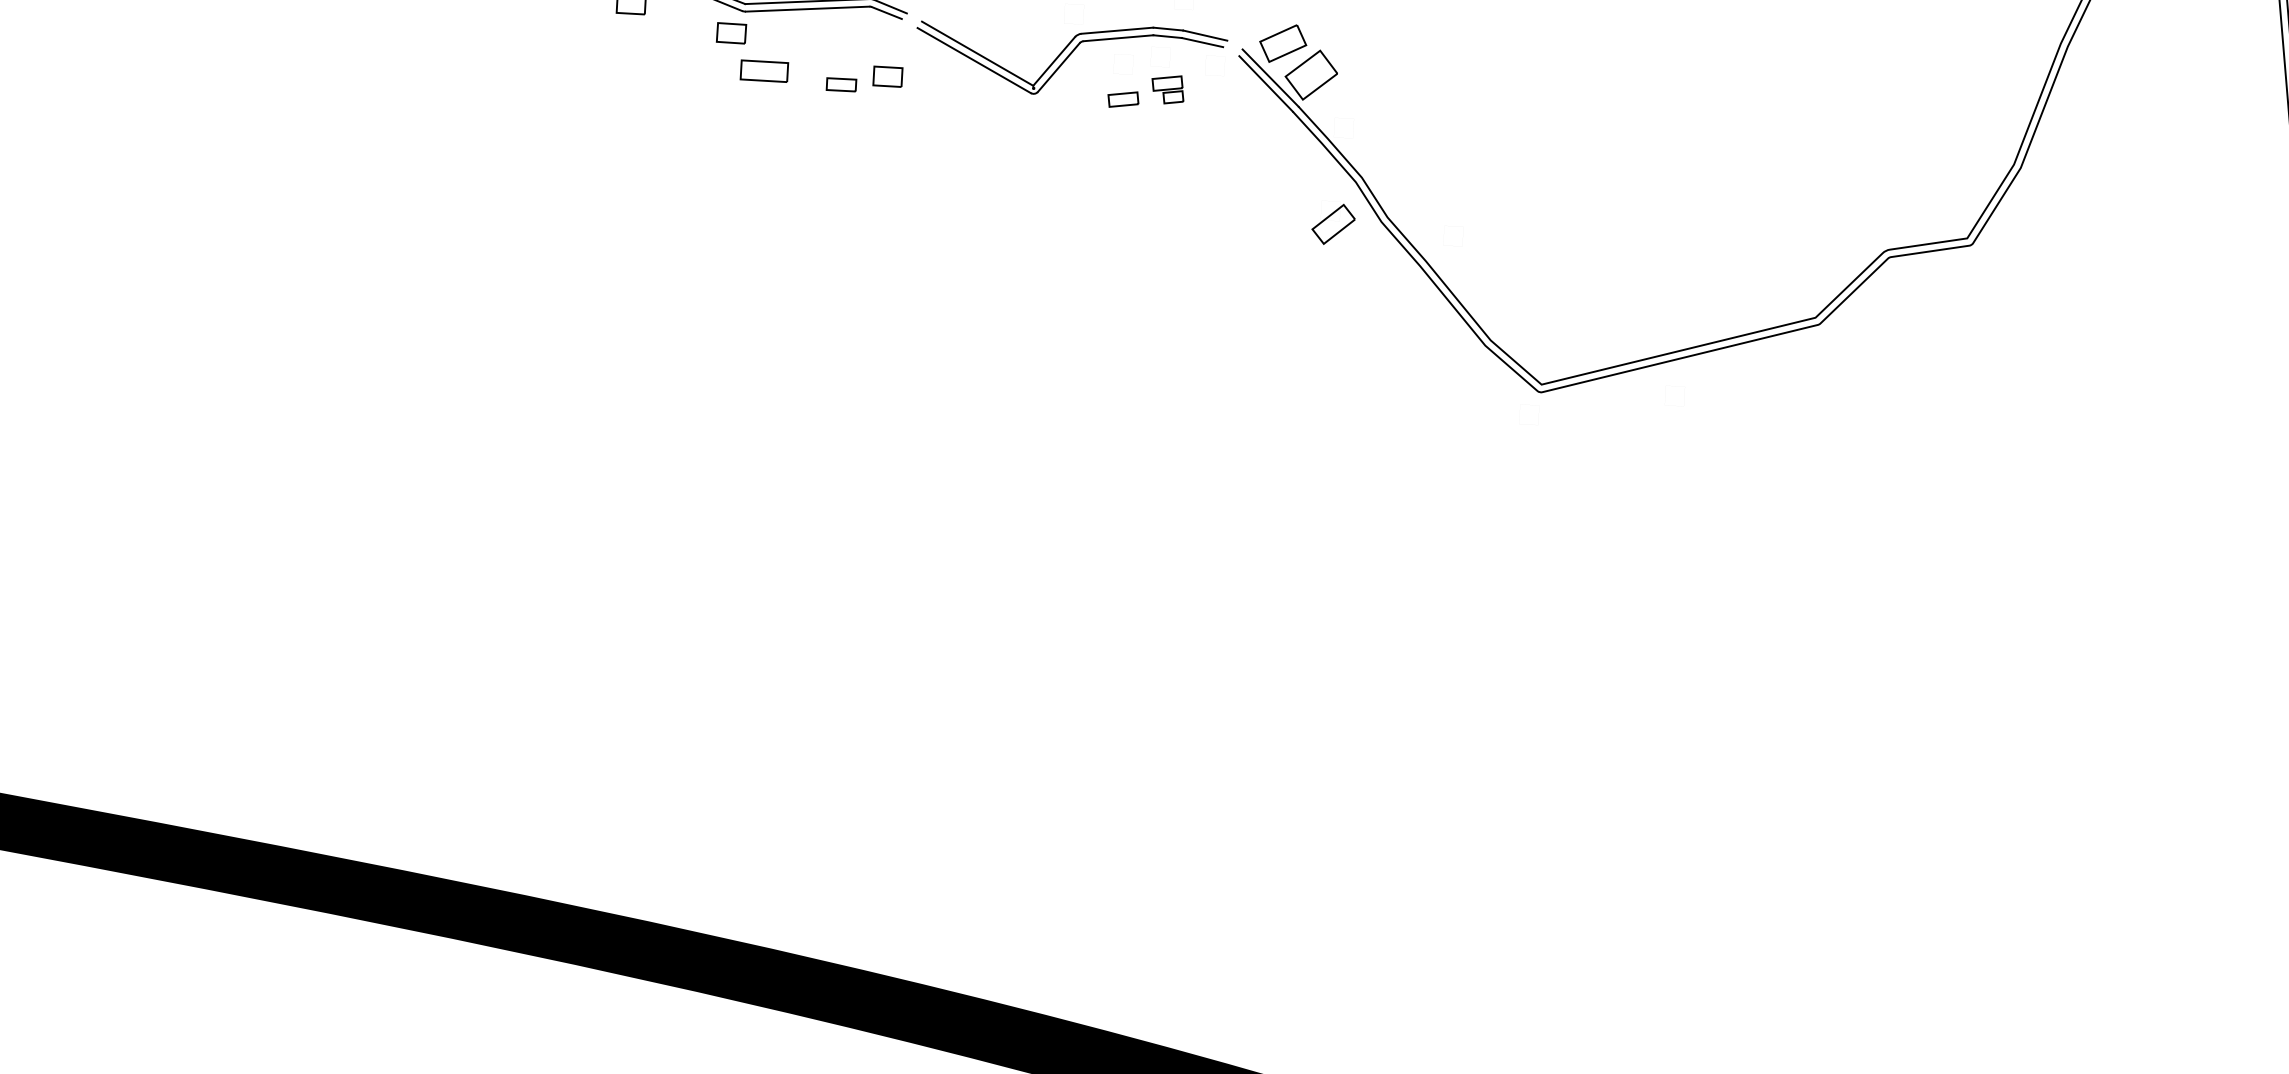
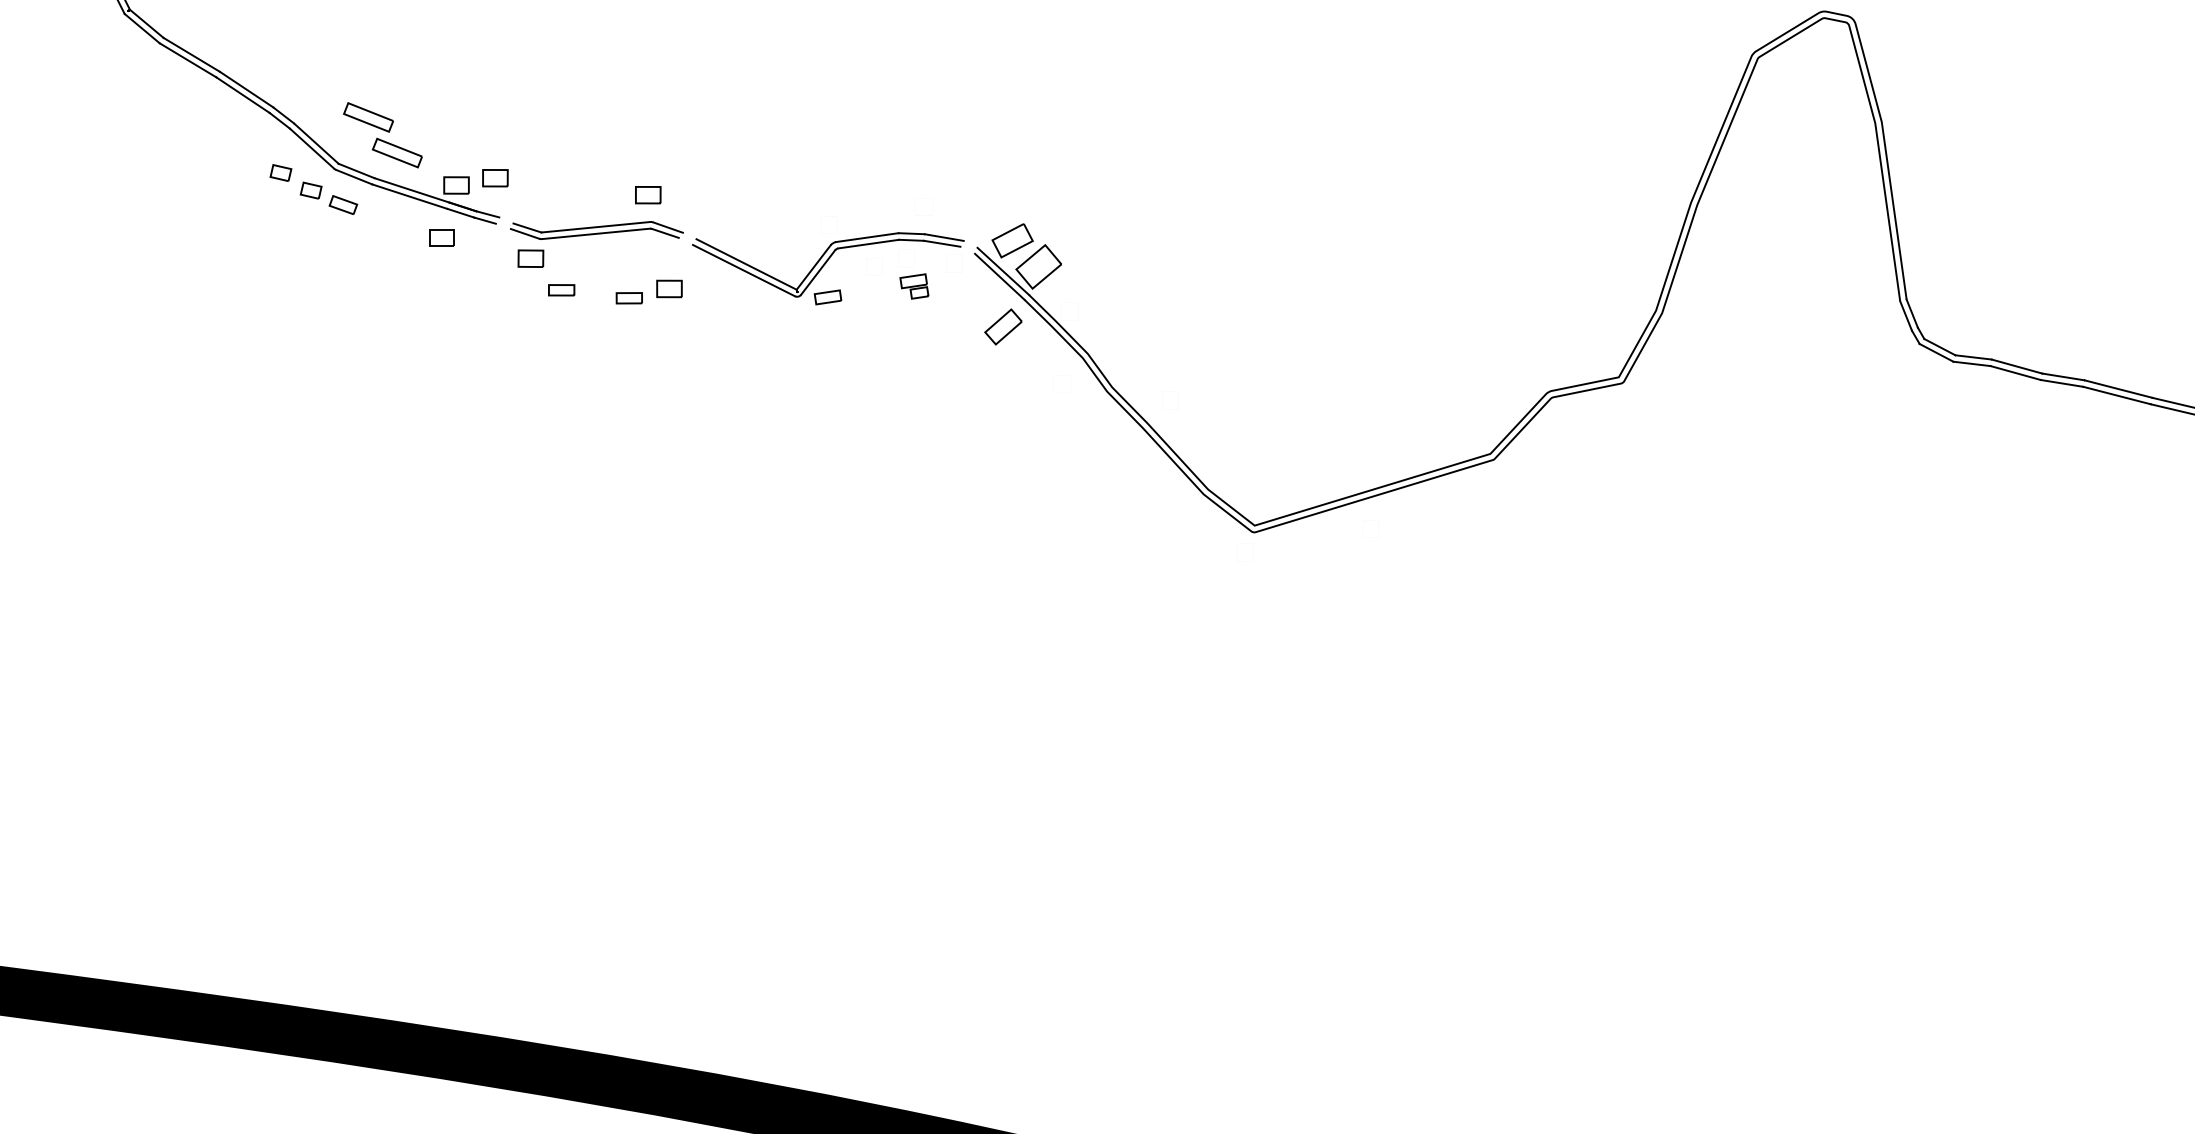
part: (764, 71) -> (561, 290), size x0.62
part: (1122, 99) -> (827, 297), moved
part: (1333, 223) -> (1003, 326), moved

